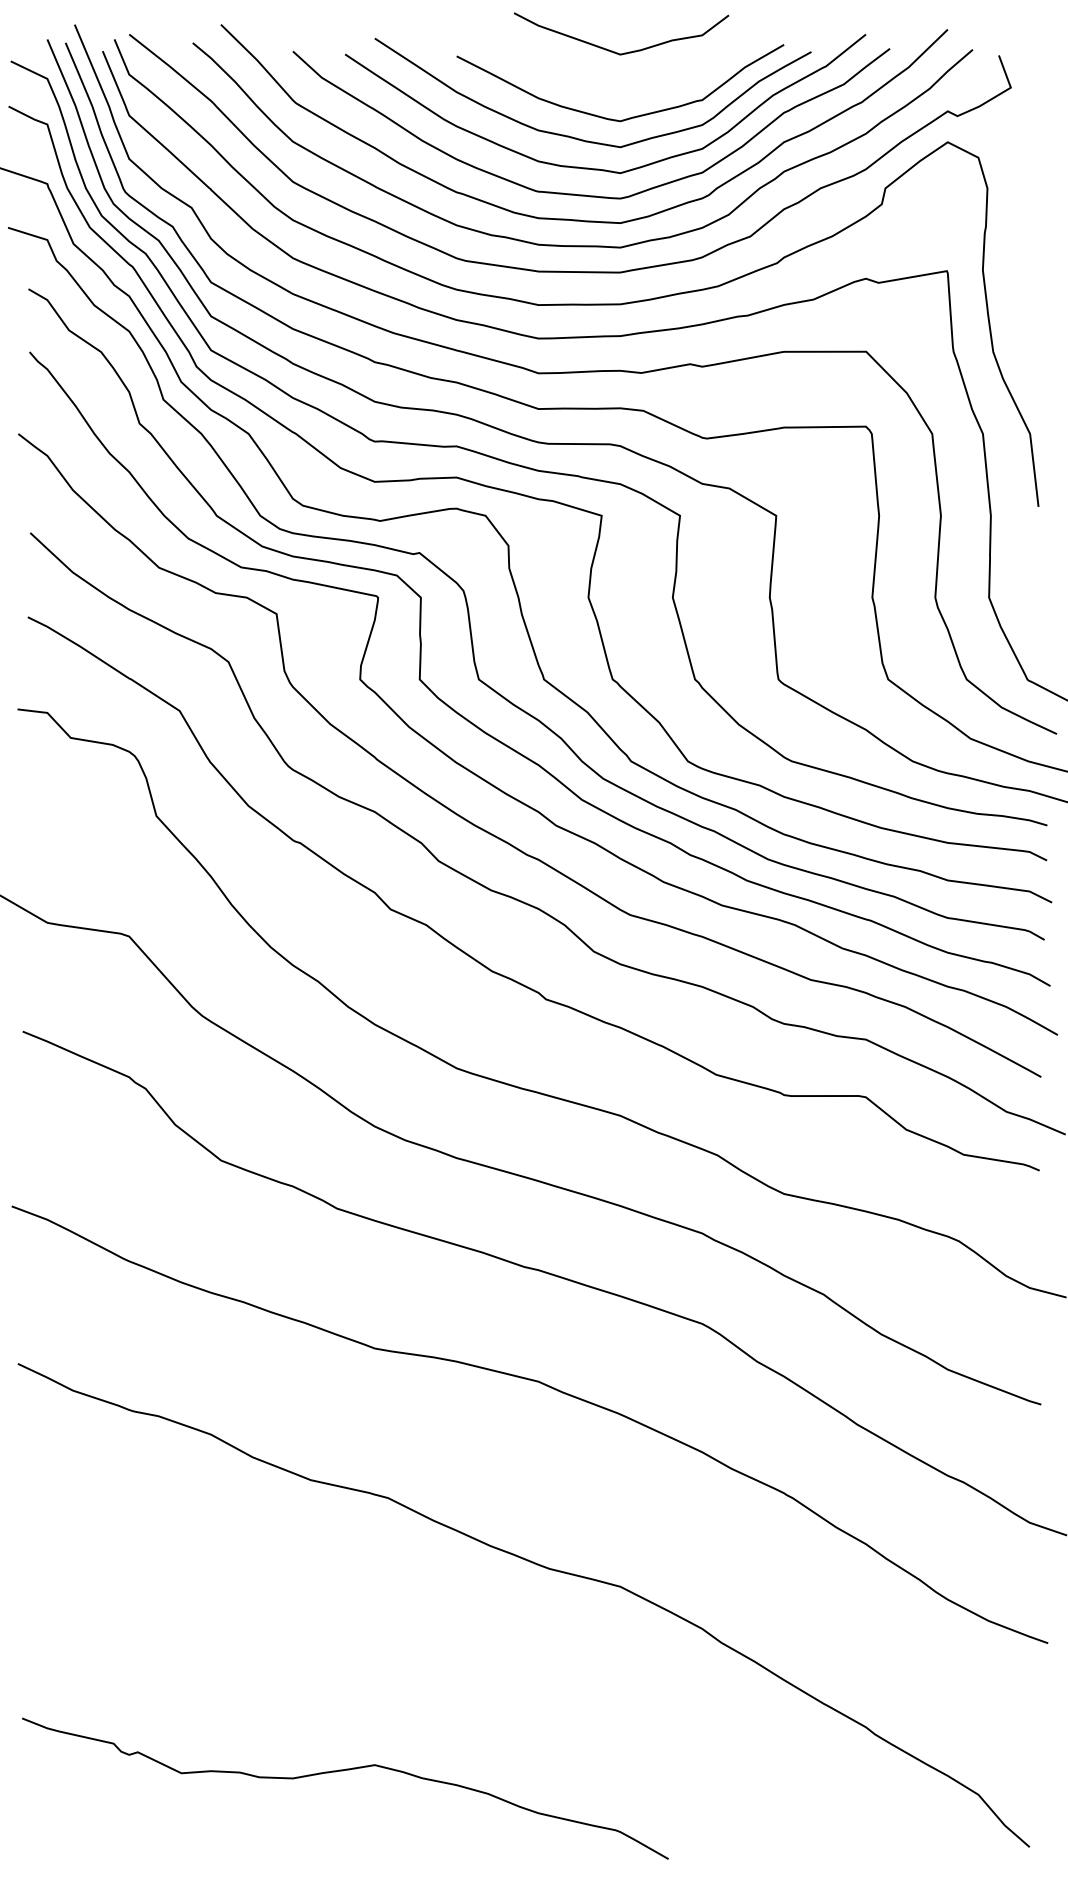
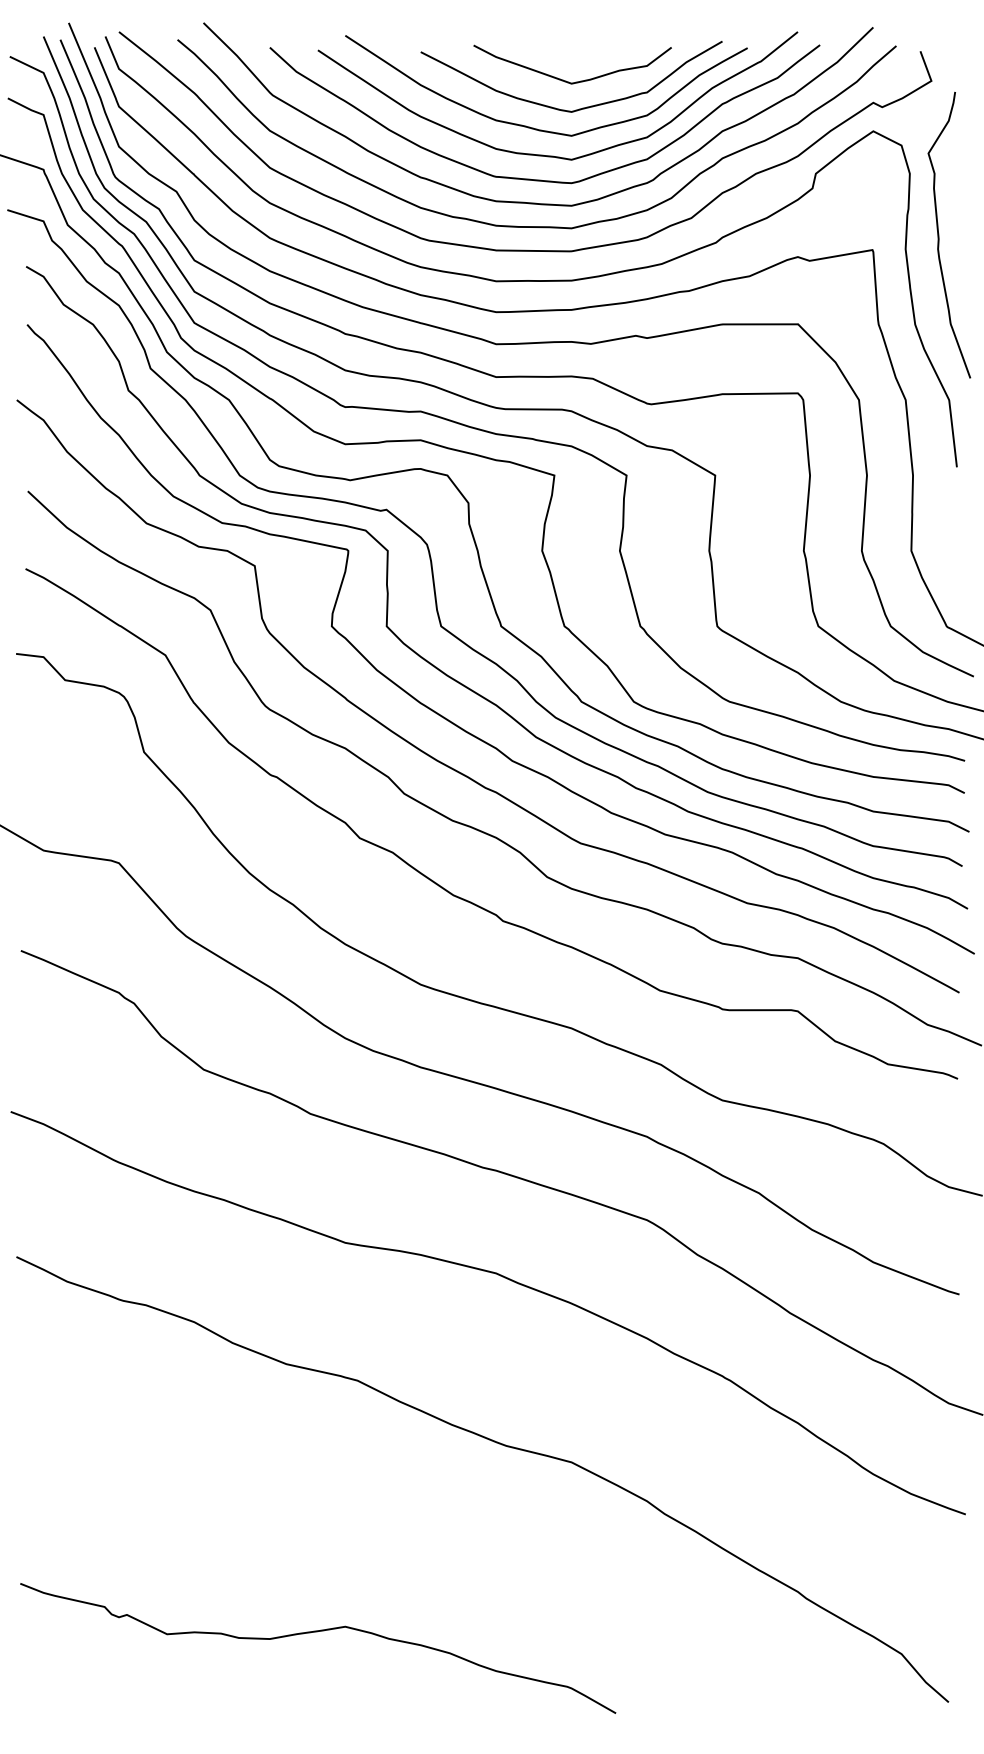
curve: (615, 51) -> (567, 80), moved
curve: (1019, 254) -> (939, 234), added

